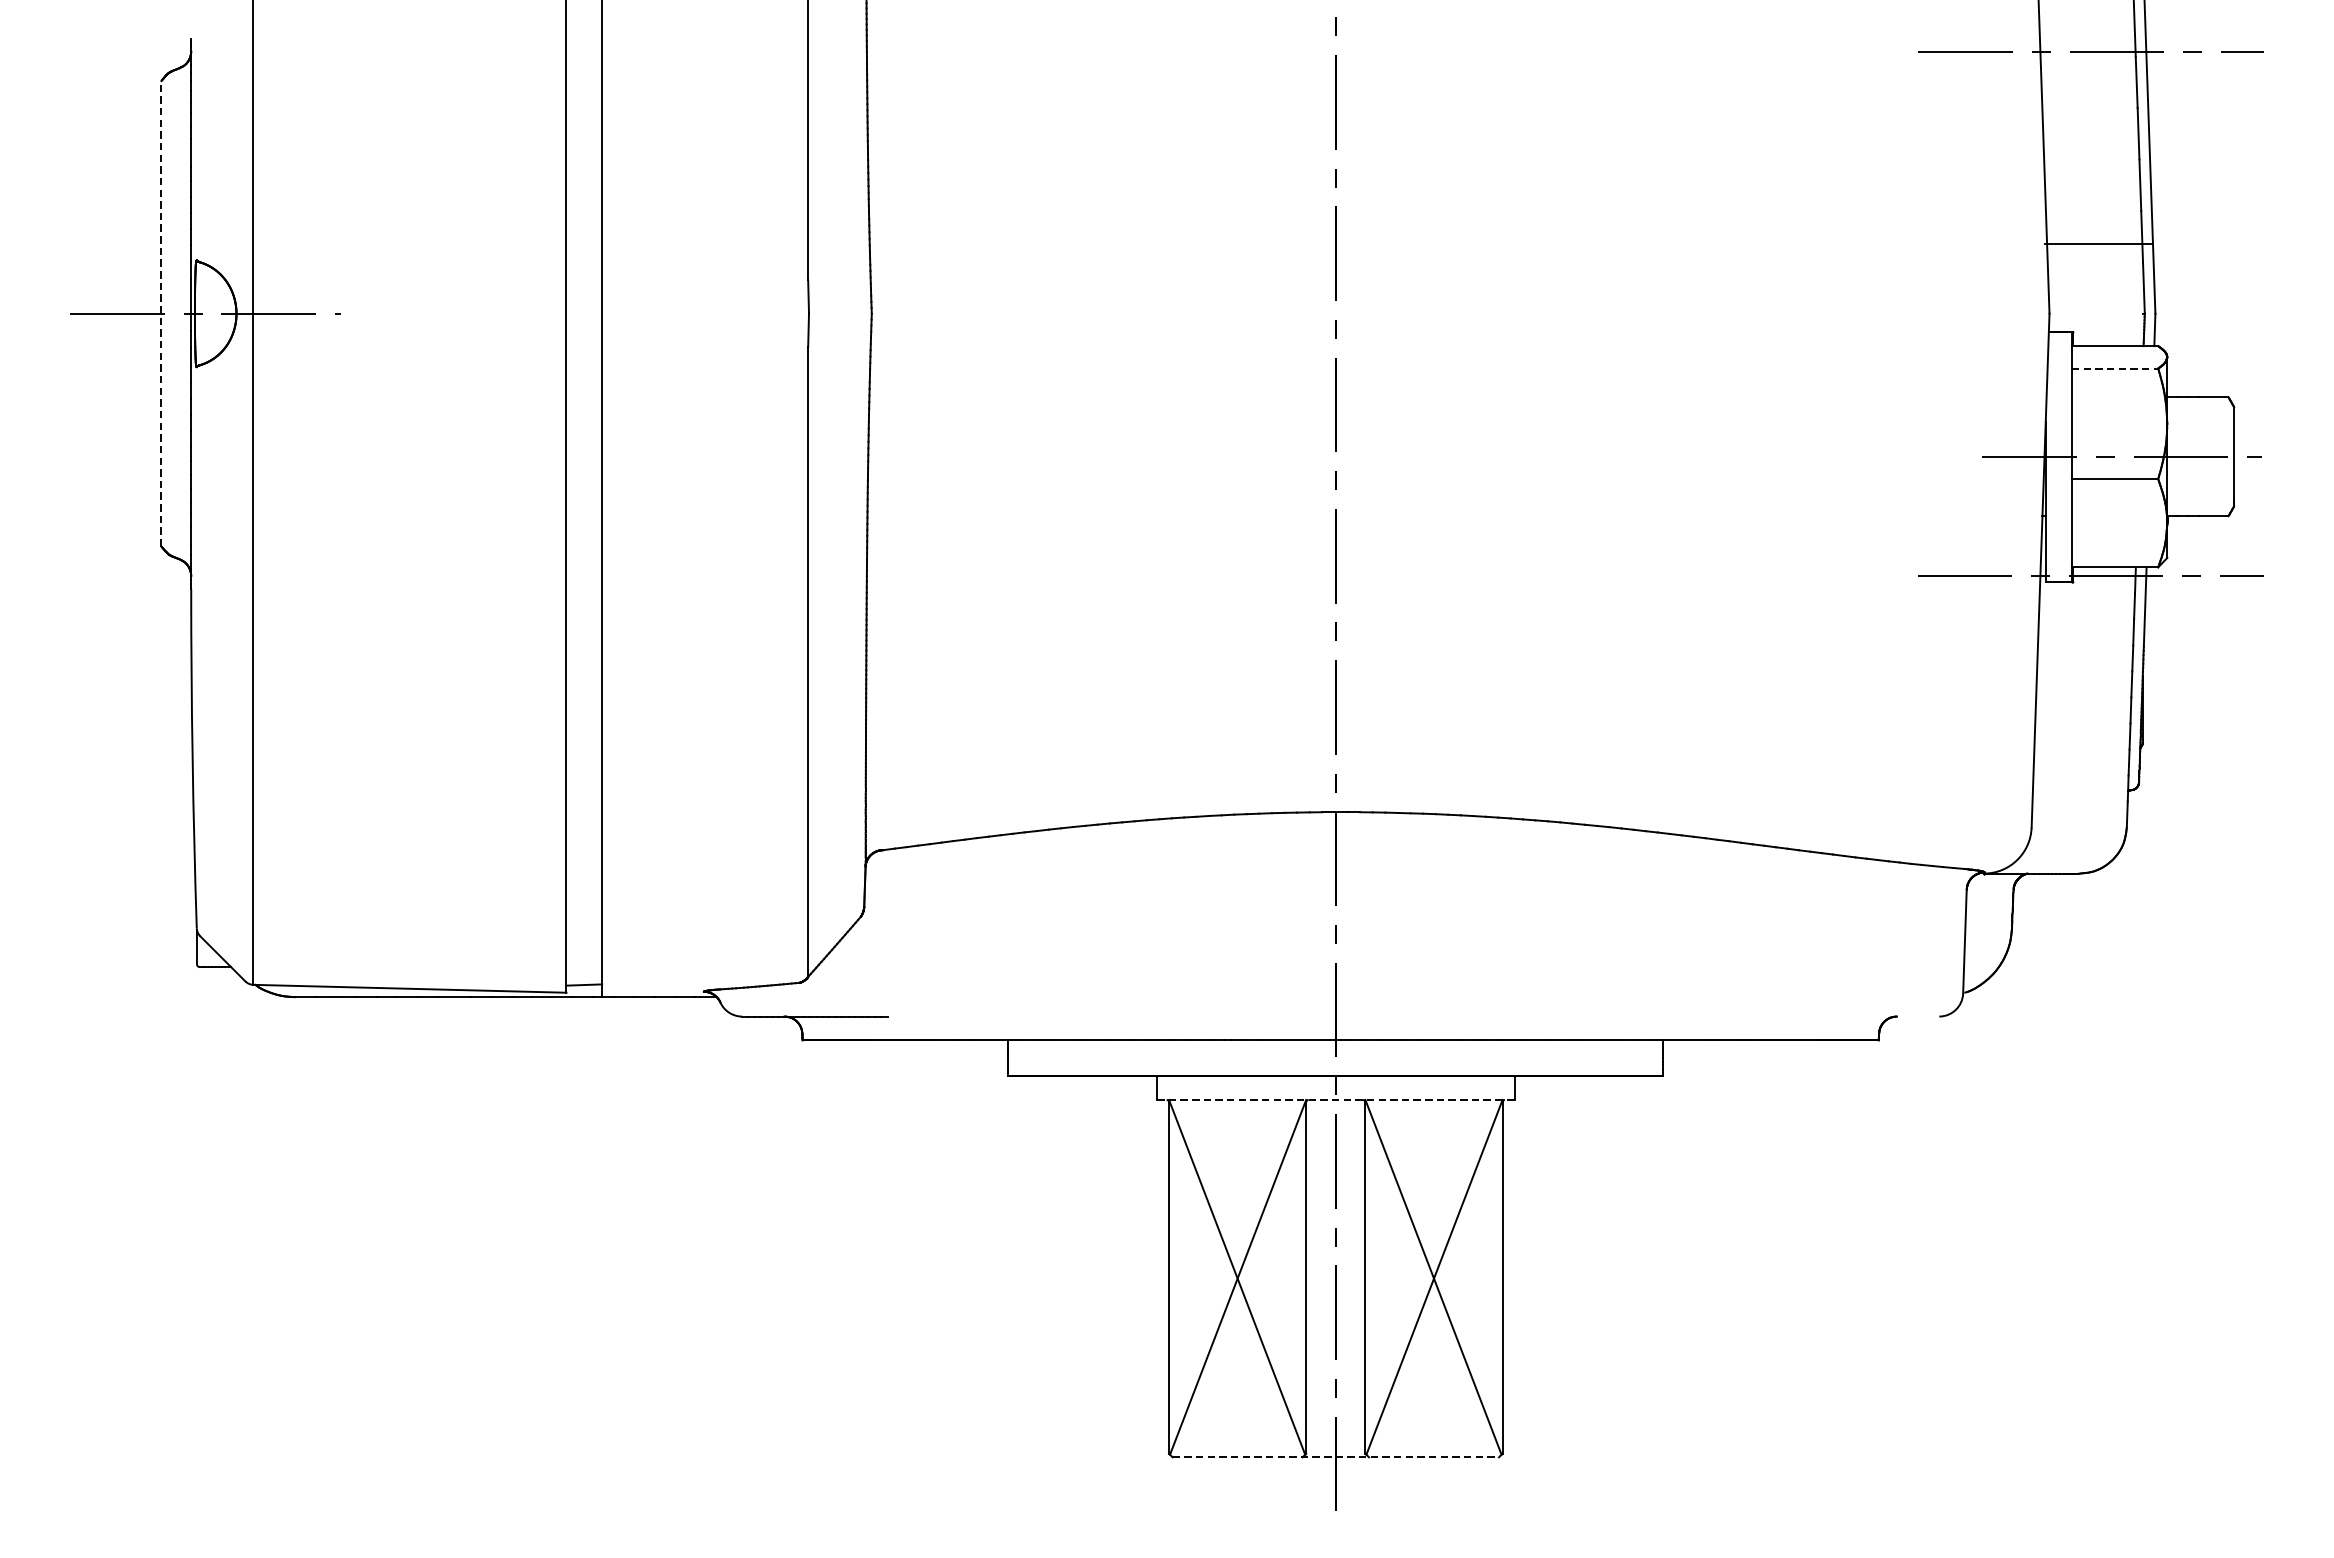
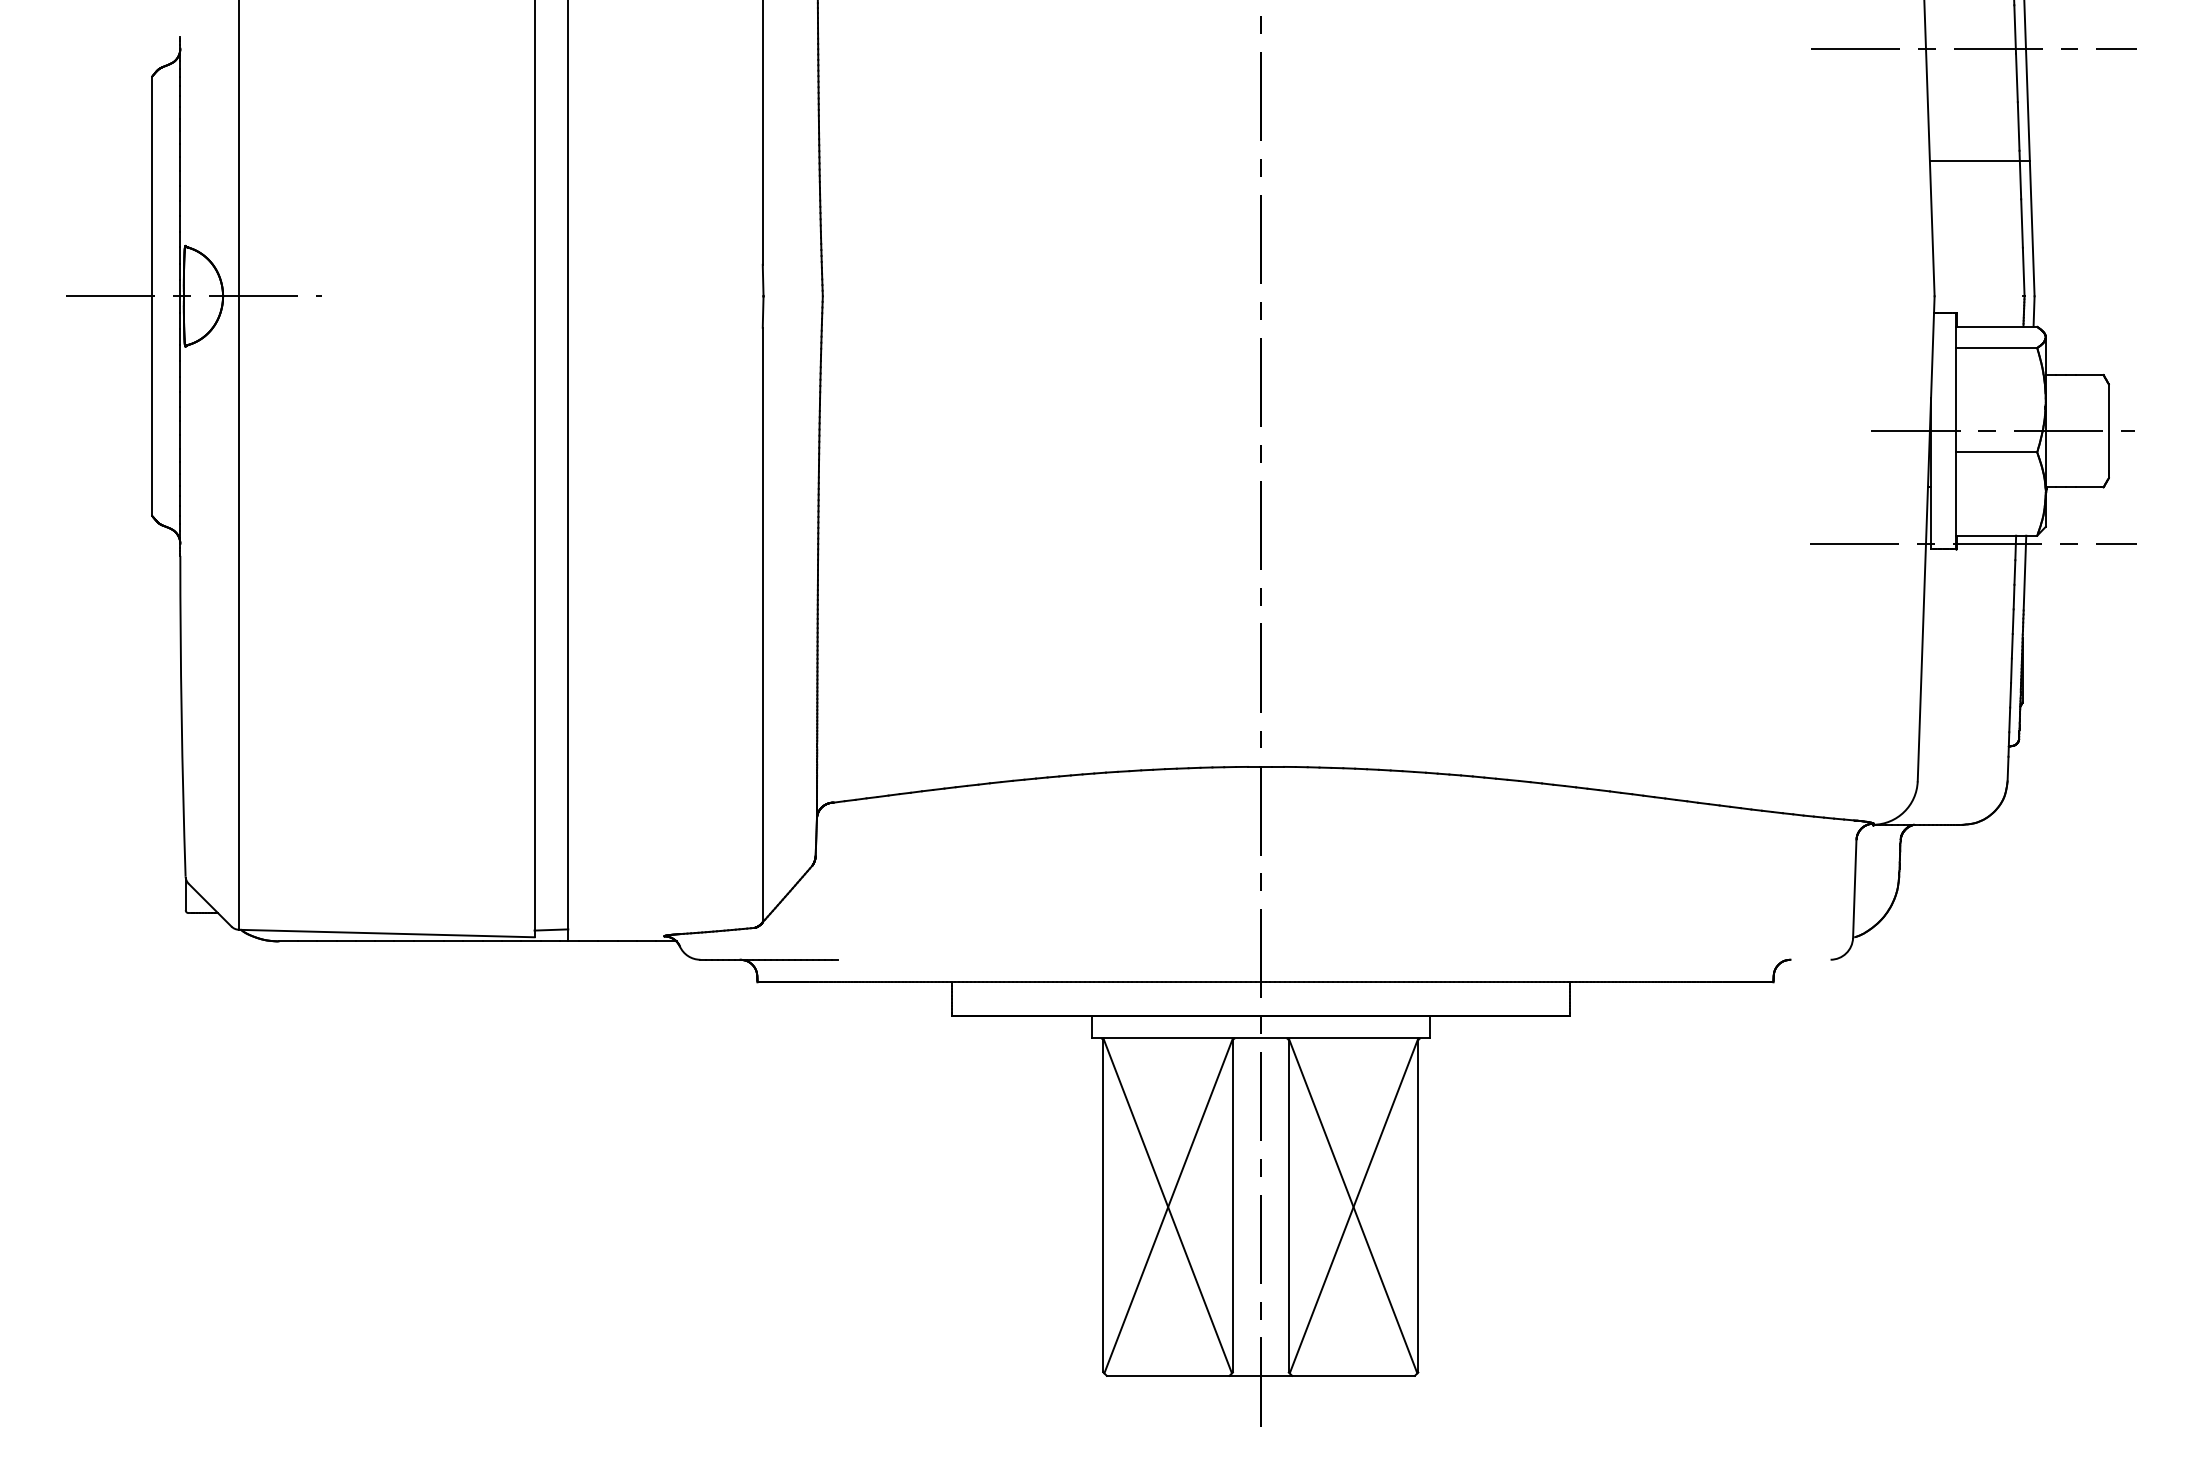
line: (2097, 244) -> (1979, 161), moved
line: (161, 313) -> (152, 296), dashed -> solid
line: (2115, 369) -> (1996, 348), dashed -> solid
line: (1335, 1099) -> (1260, 1038), dashed -> solid
line: (1336, 1456) -> (1261, 1375), dashed -> solid

